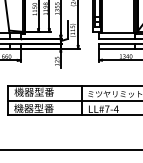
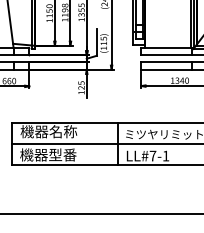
text: (44, 92) -> (63, 131), 機器型番 -> 機器名称
text: (115, 108) -> (165, 155), LL#7-4 -> LL#7-1

